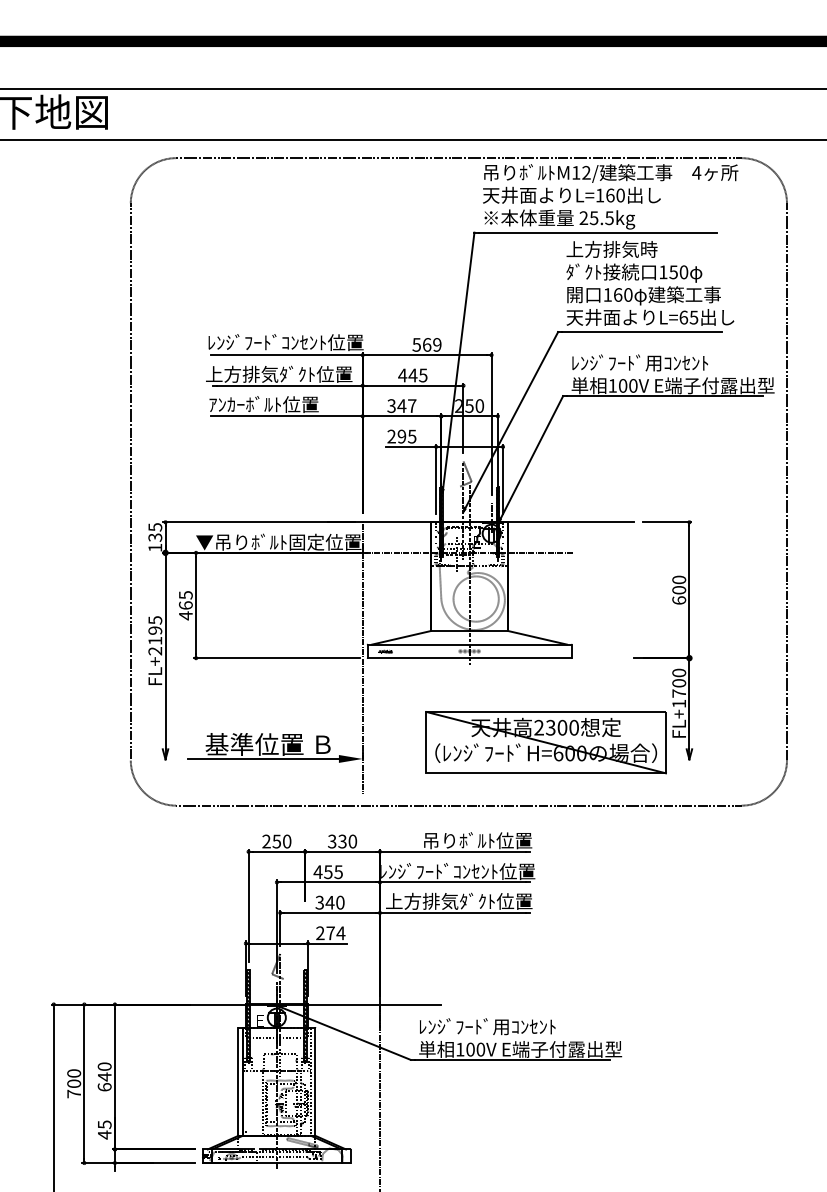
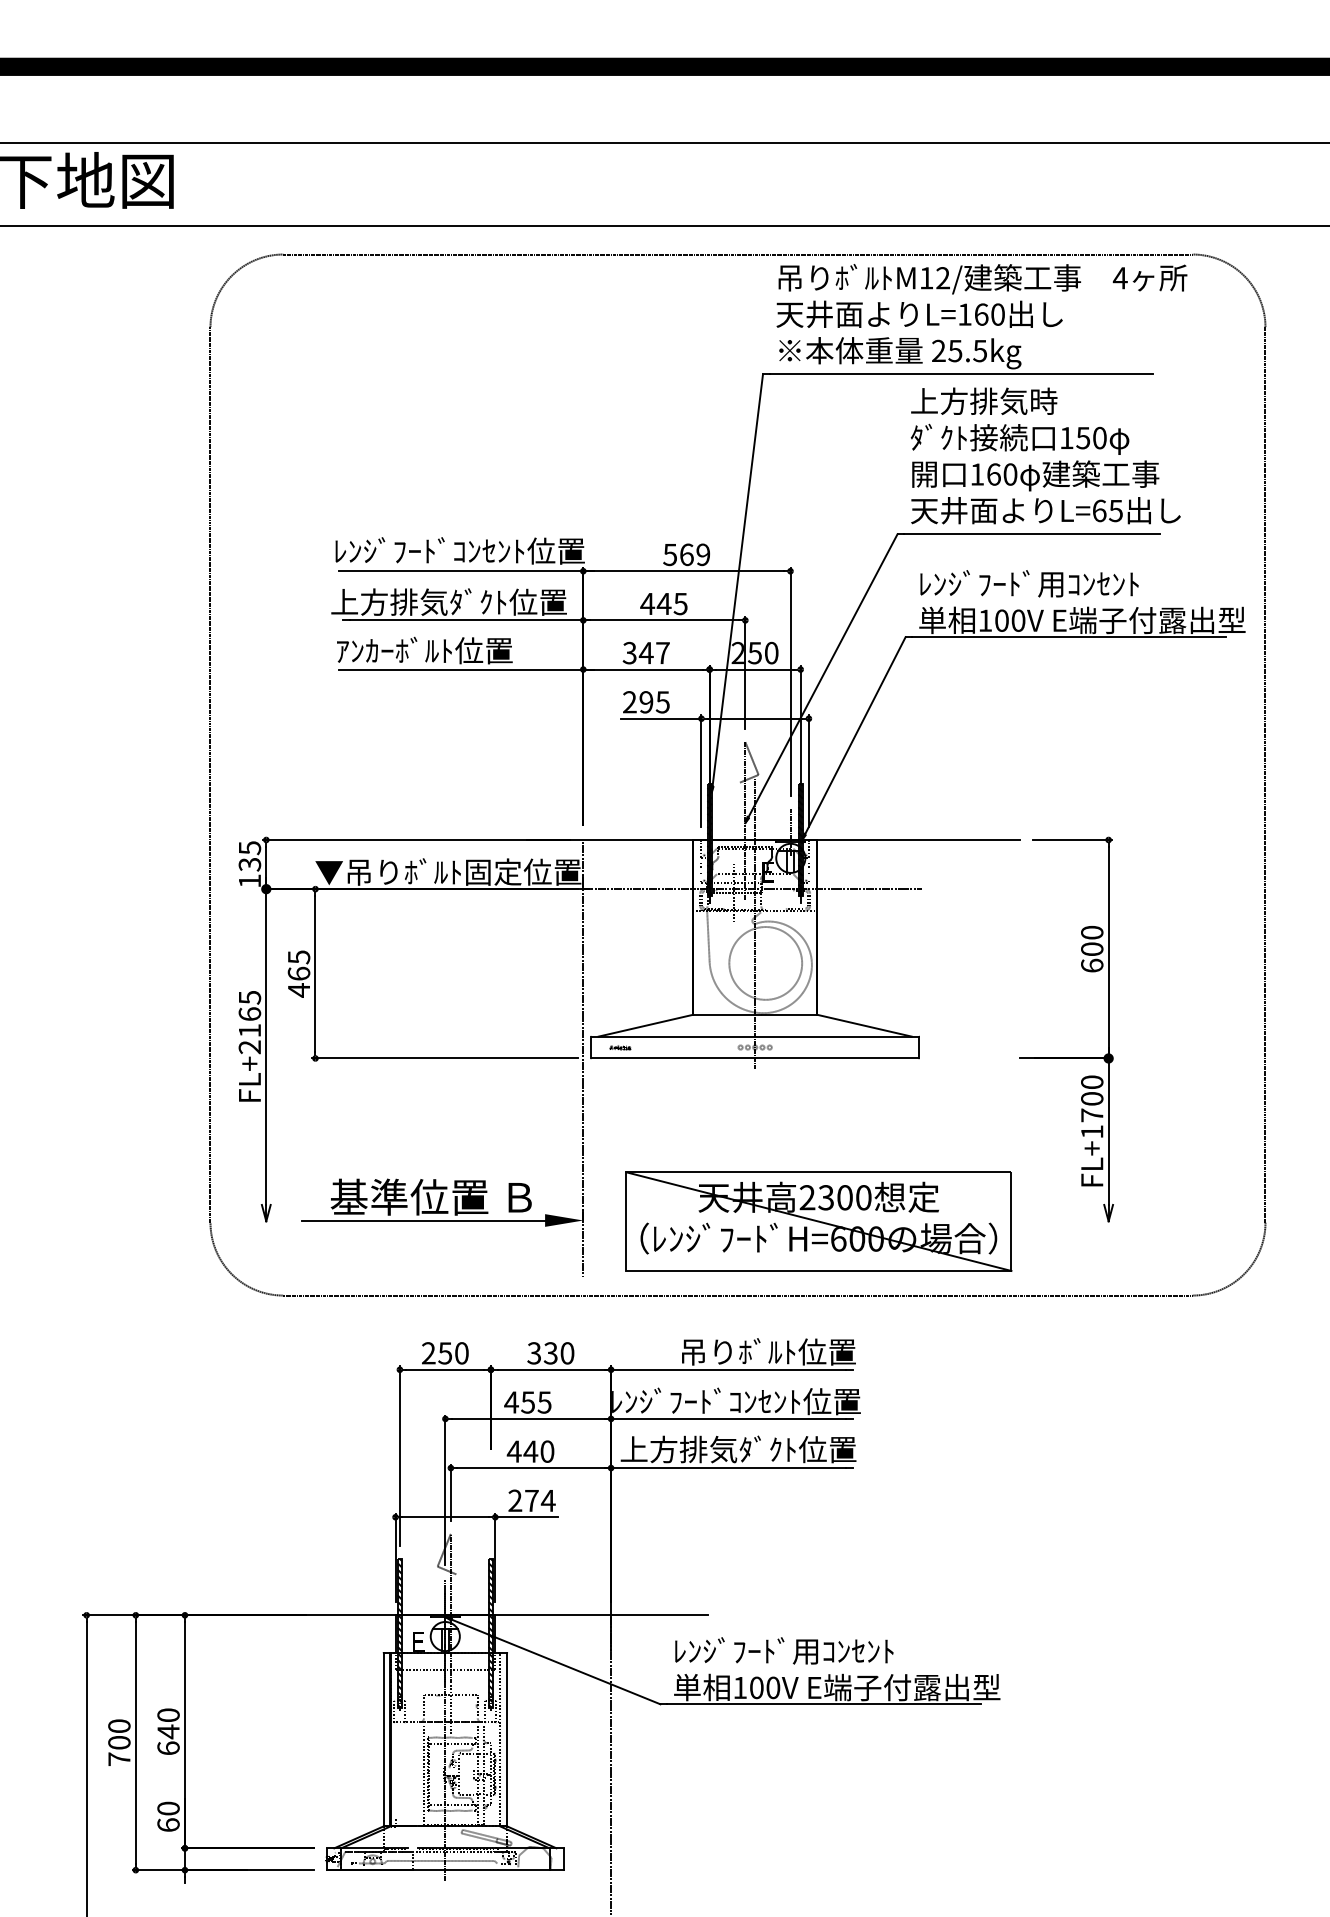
text: (155, 630) -> (250, 1013), FL+2195 -> FL+2165
part: (545, 742) -> (817, 1221), moved
text: (319, 902) -> (513, 1451), 340 -> 440
text: (104, 1129) -> (168, 1816), 45 -> 60

